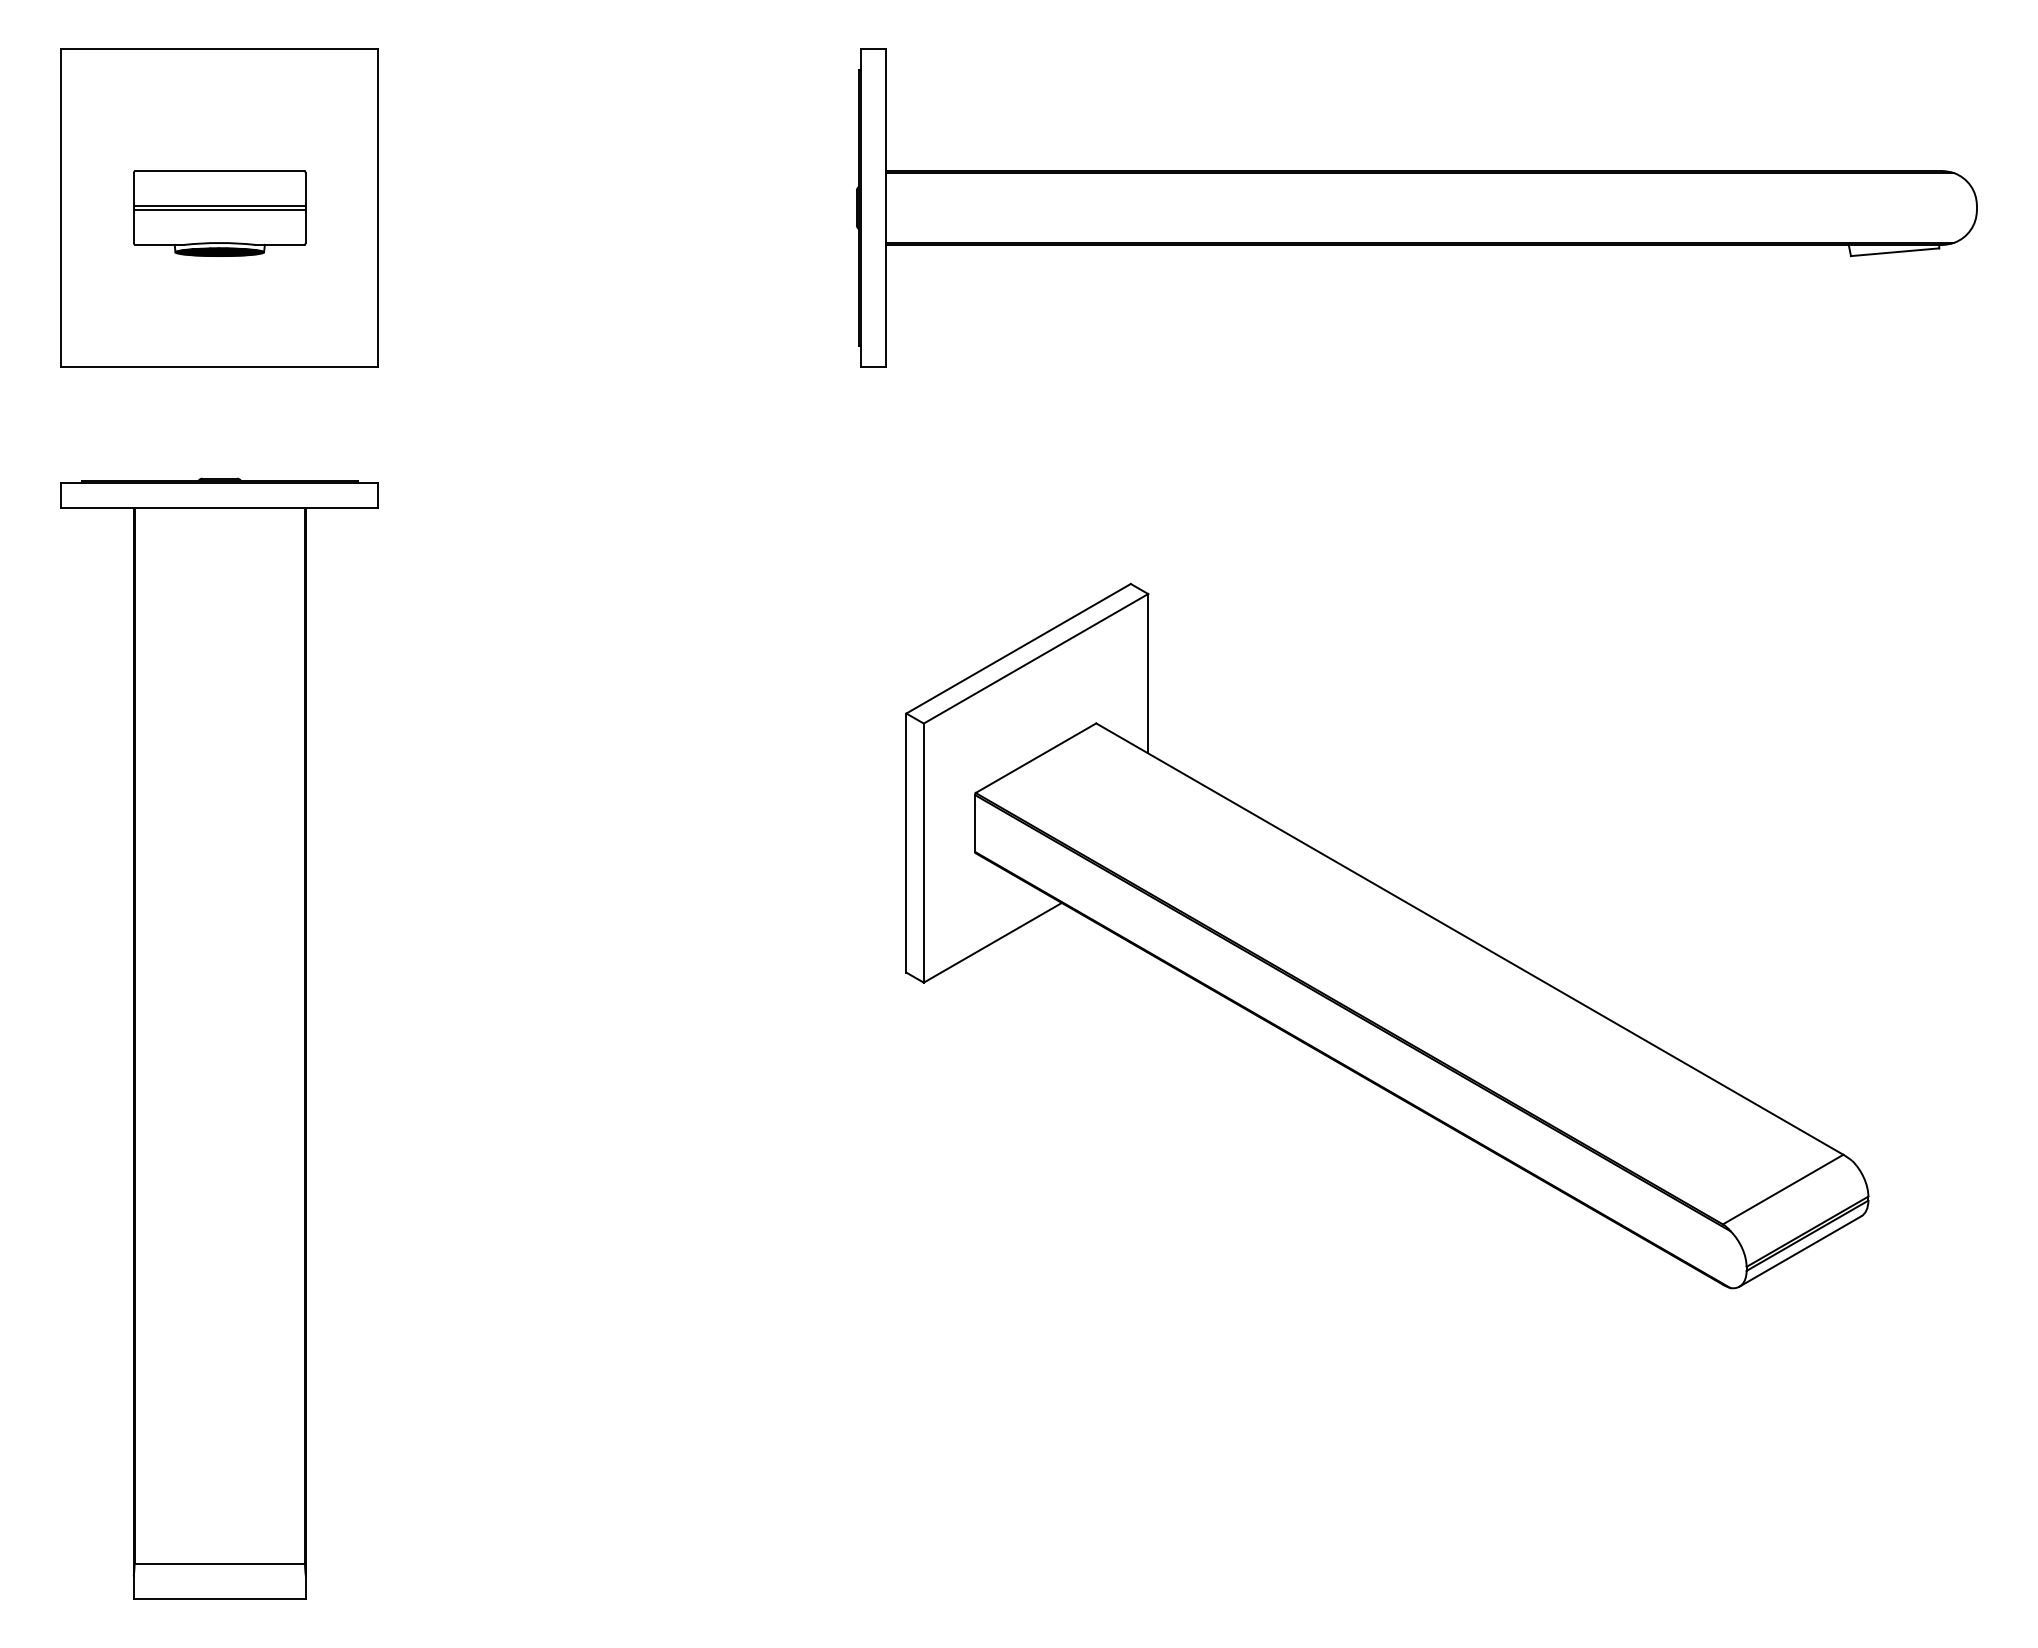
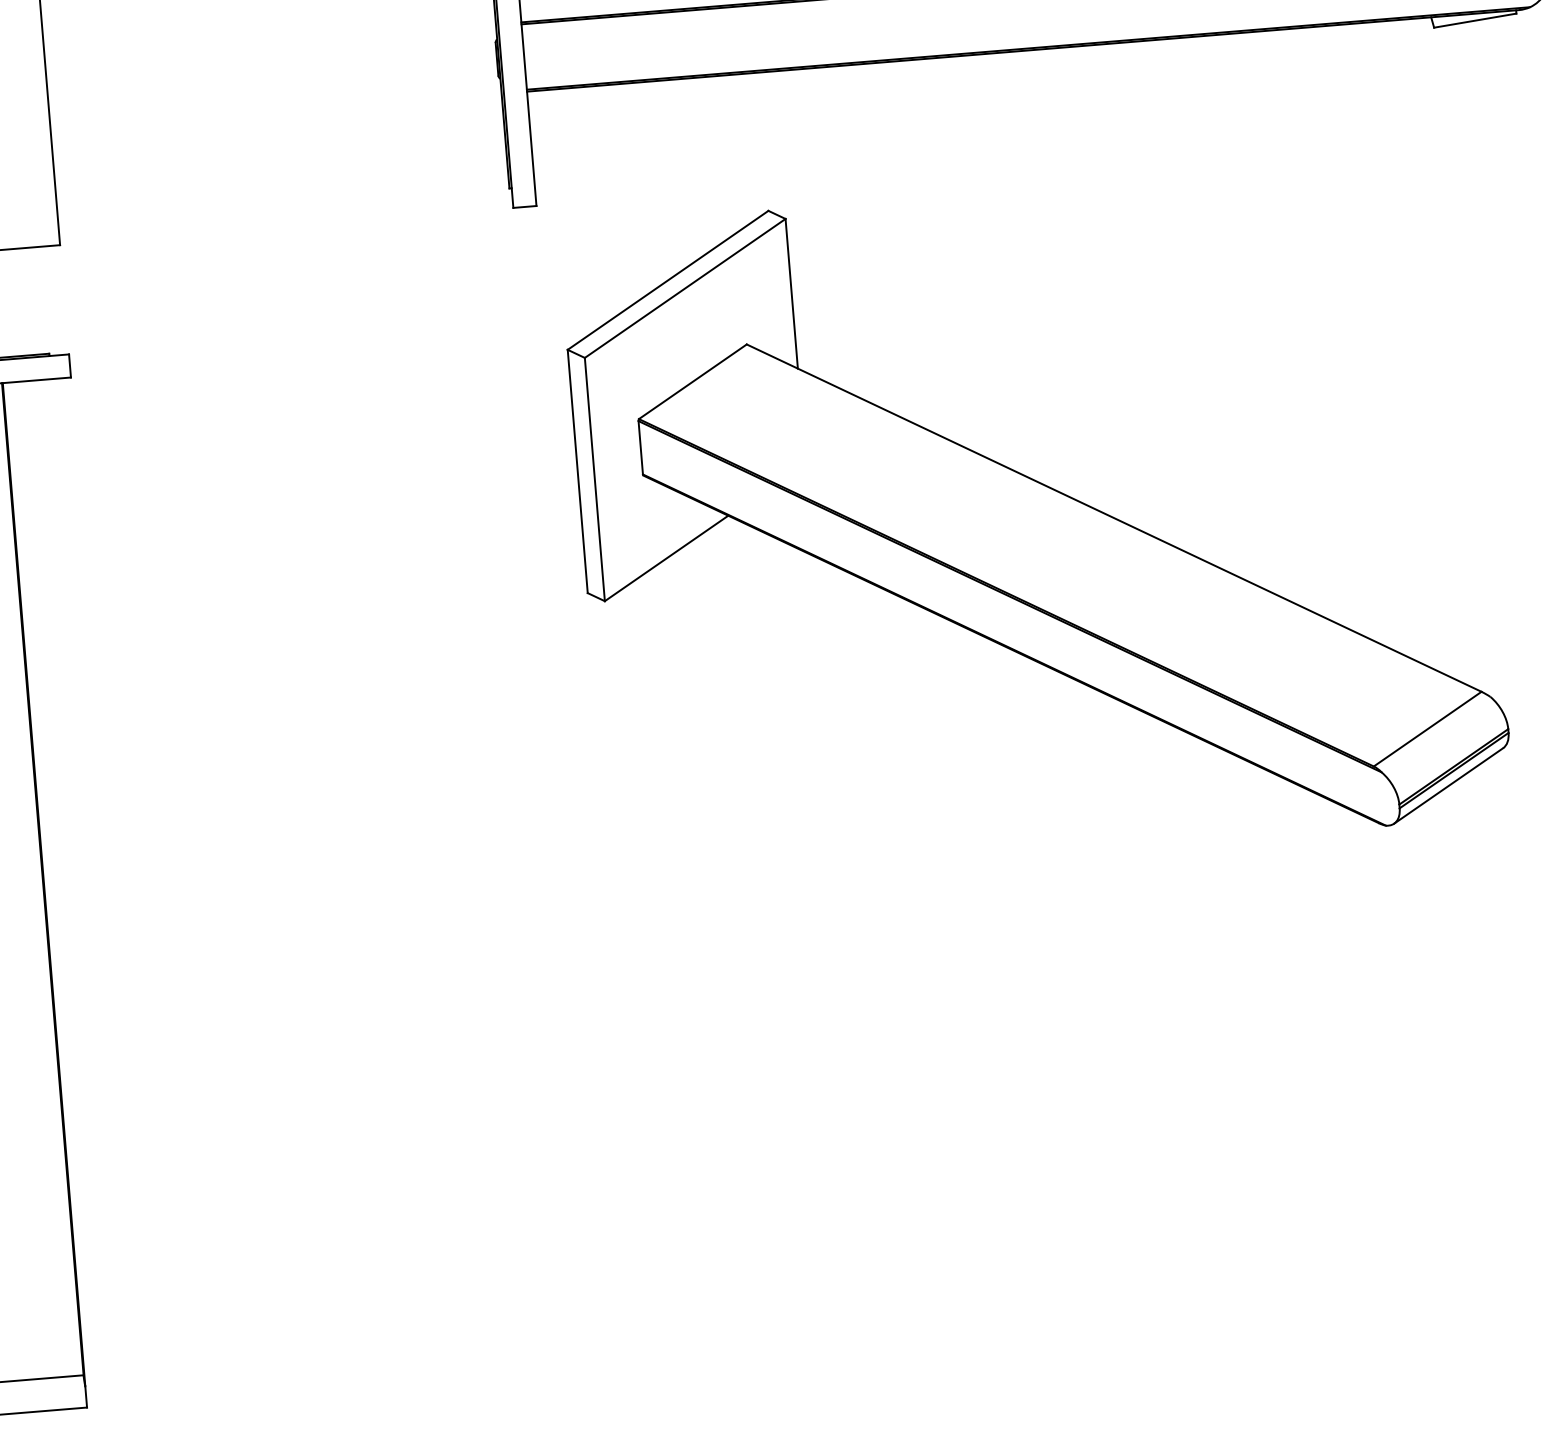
part: (1387, 935) -> (1036, 521), moved

